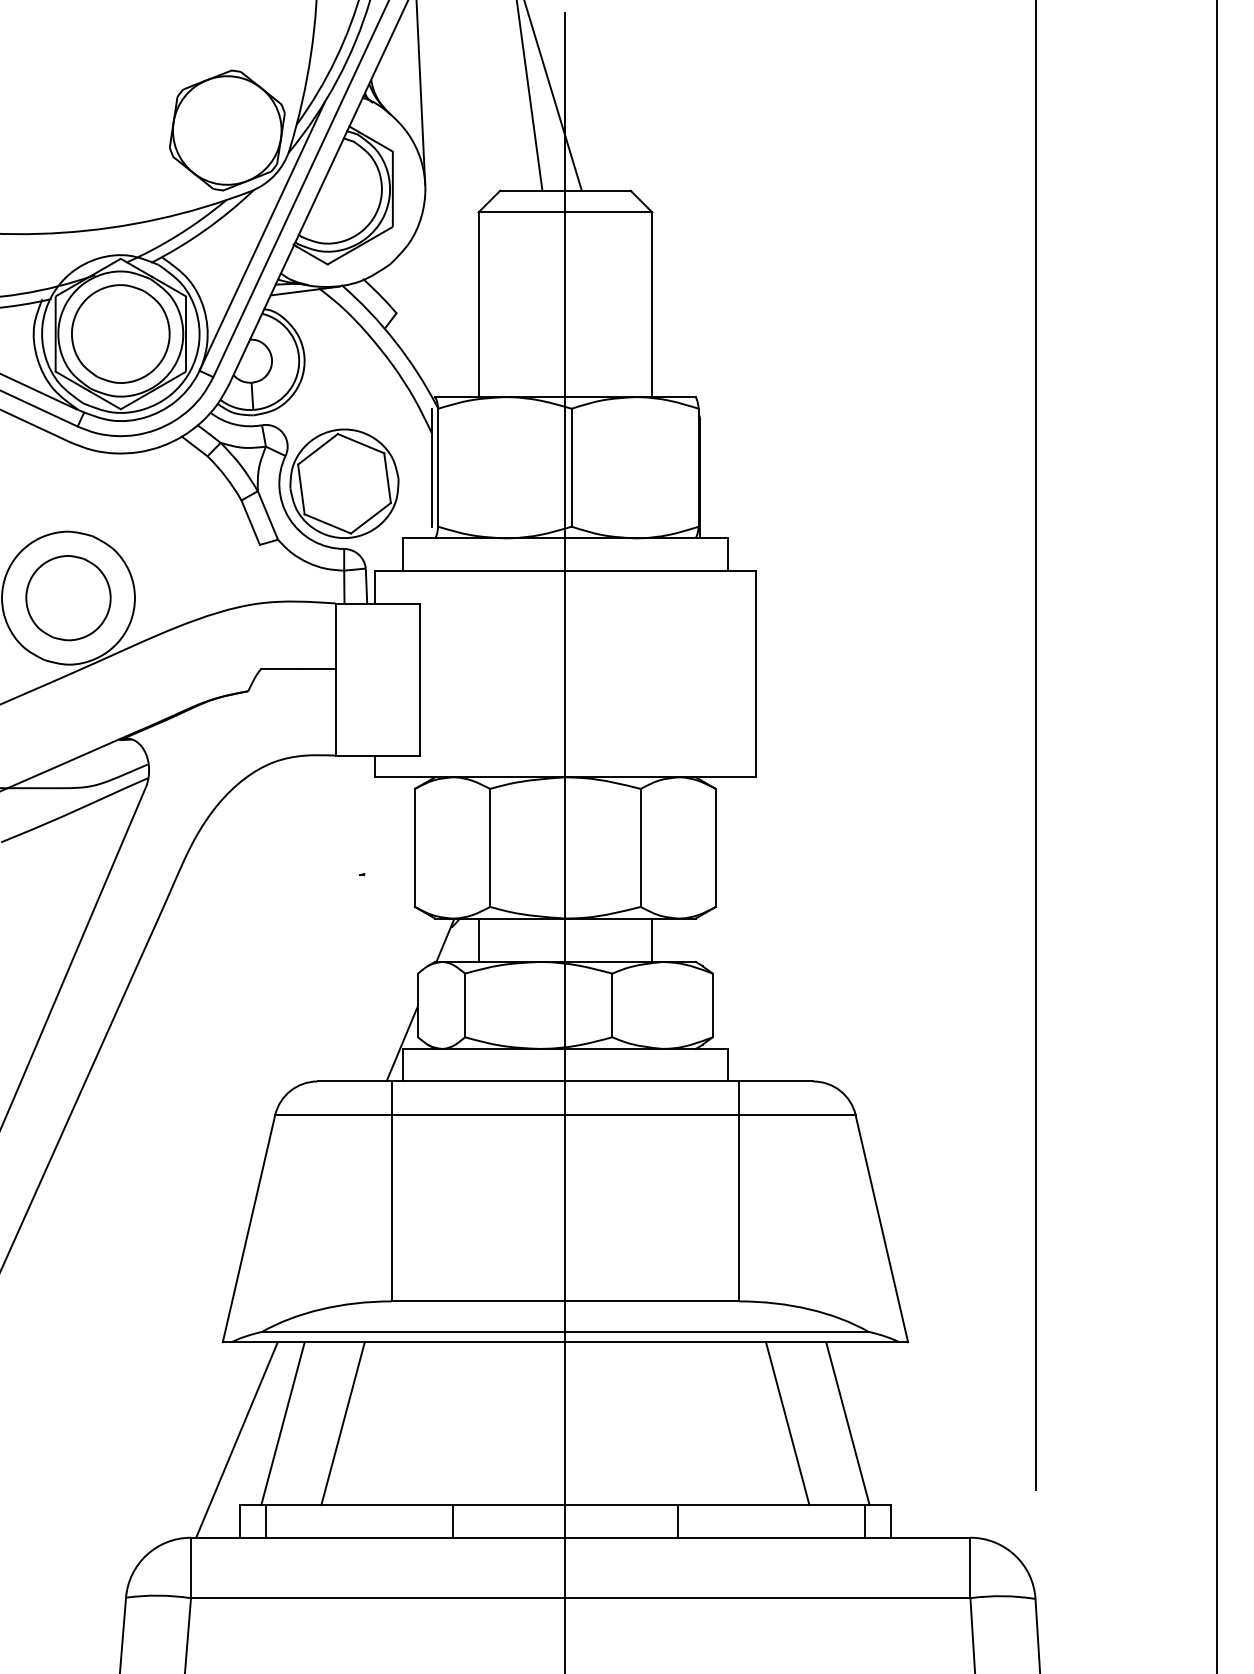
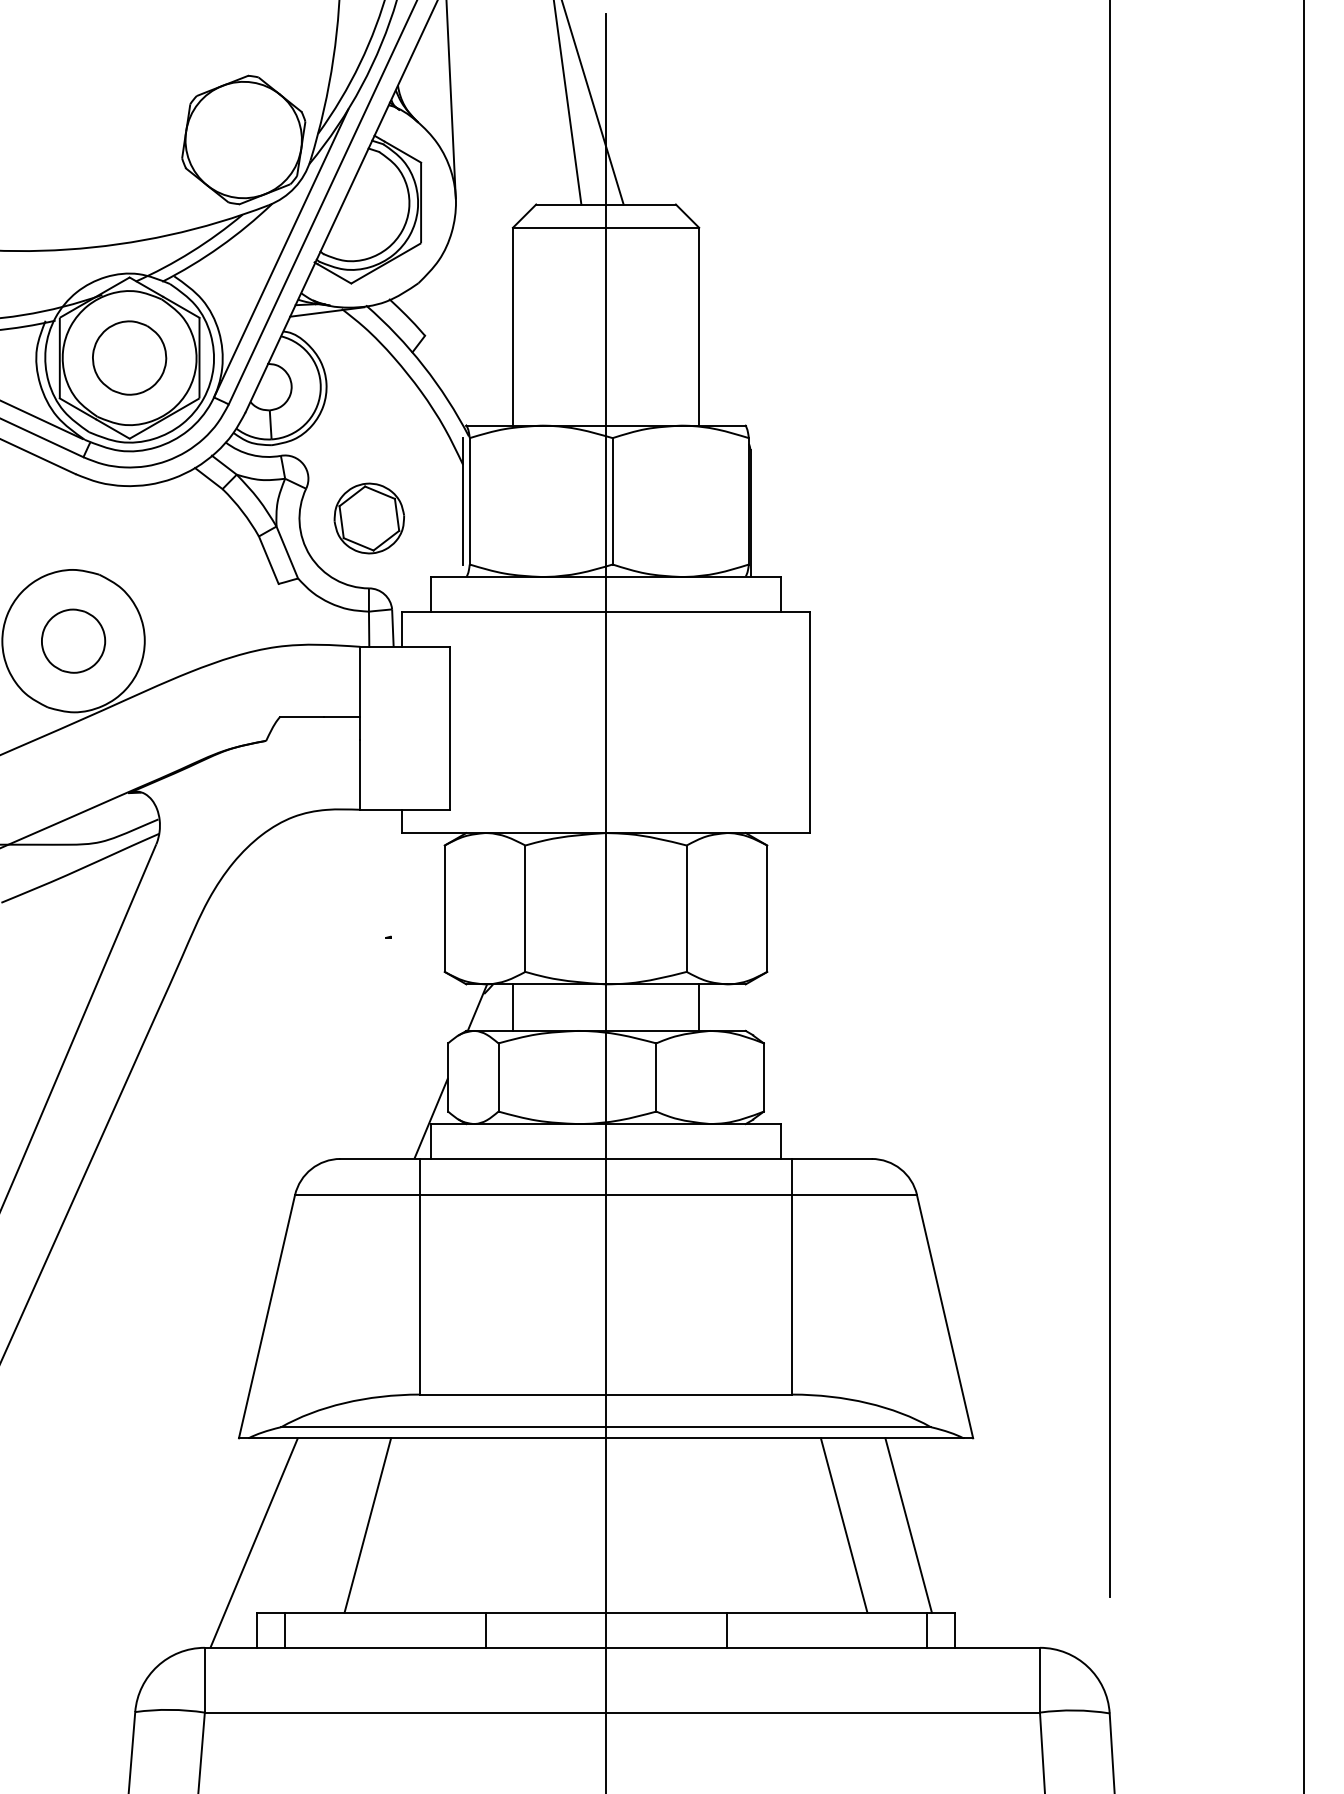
part: (120, 333) -> (129, 357), size x0.7
part: (344, 483) -> (369, 518), size x0.6
part: (68, 598) -> (73, 641), size x0.7
line: (283, 1423) -> (303, 1525), removed

